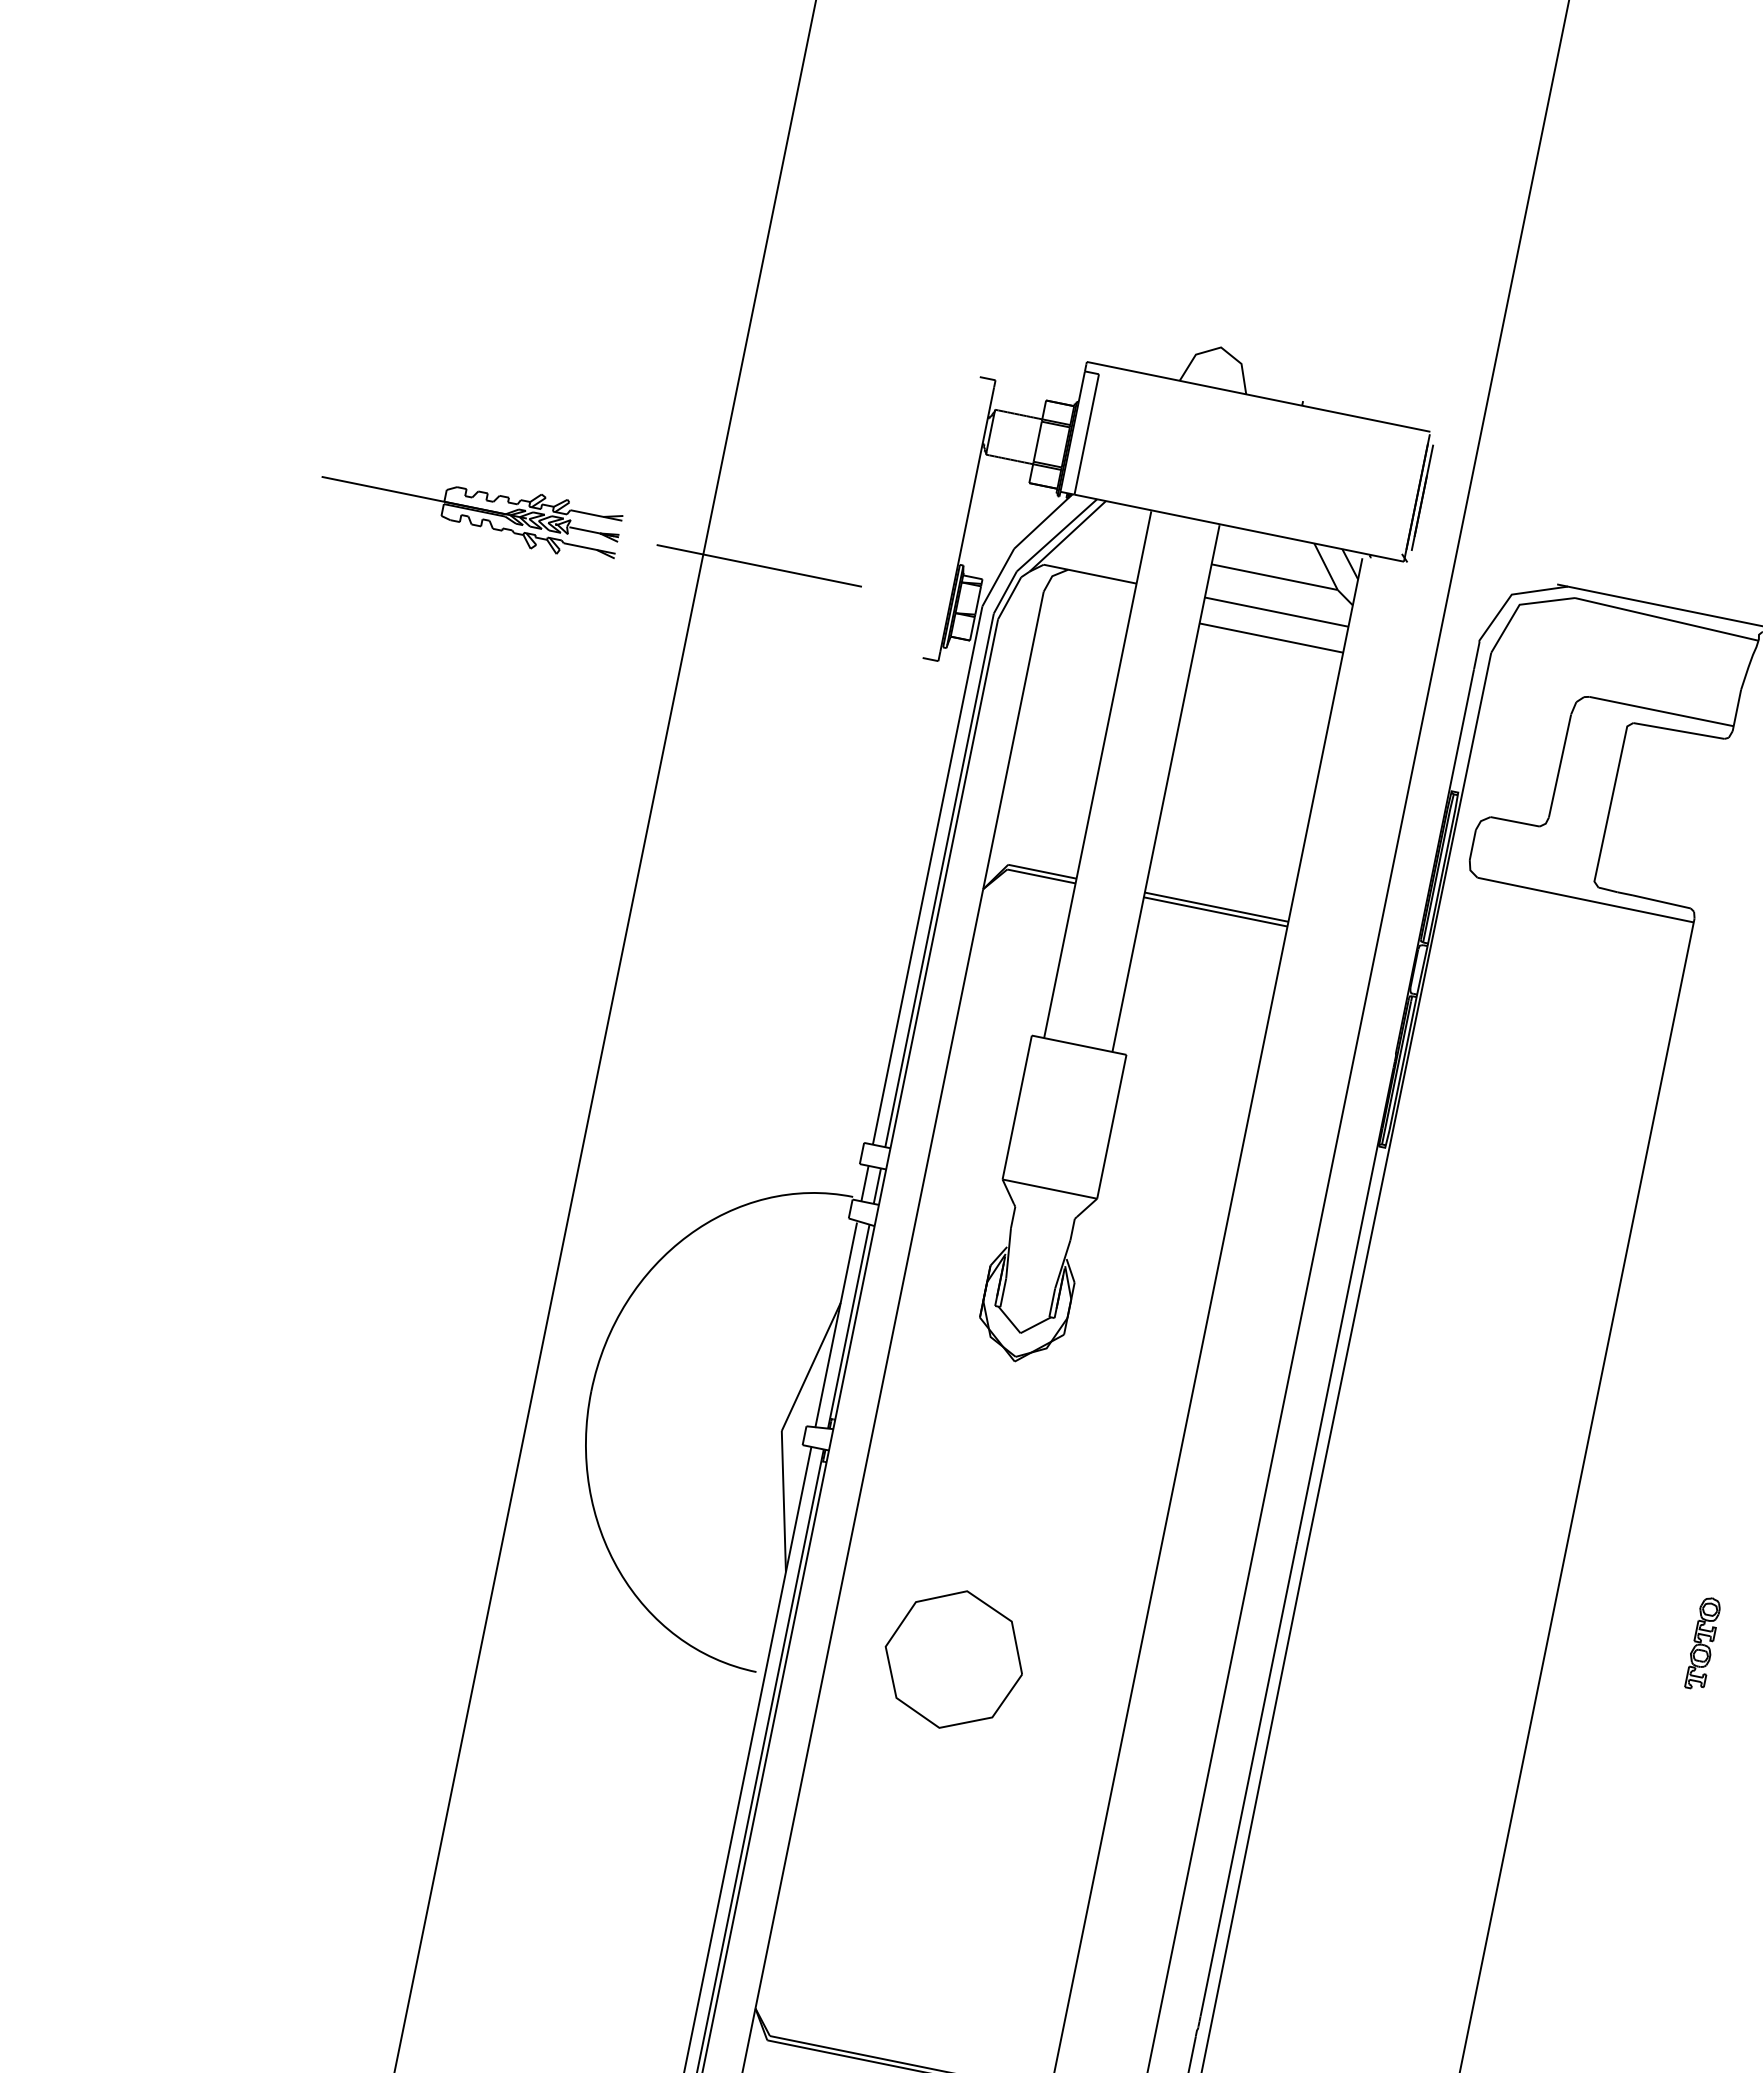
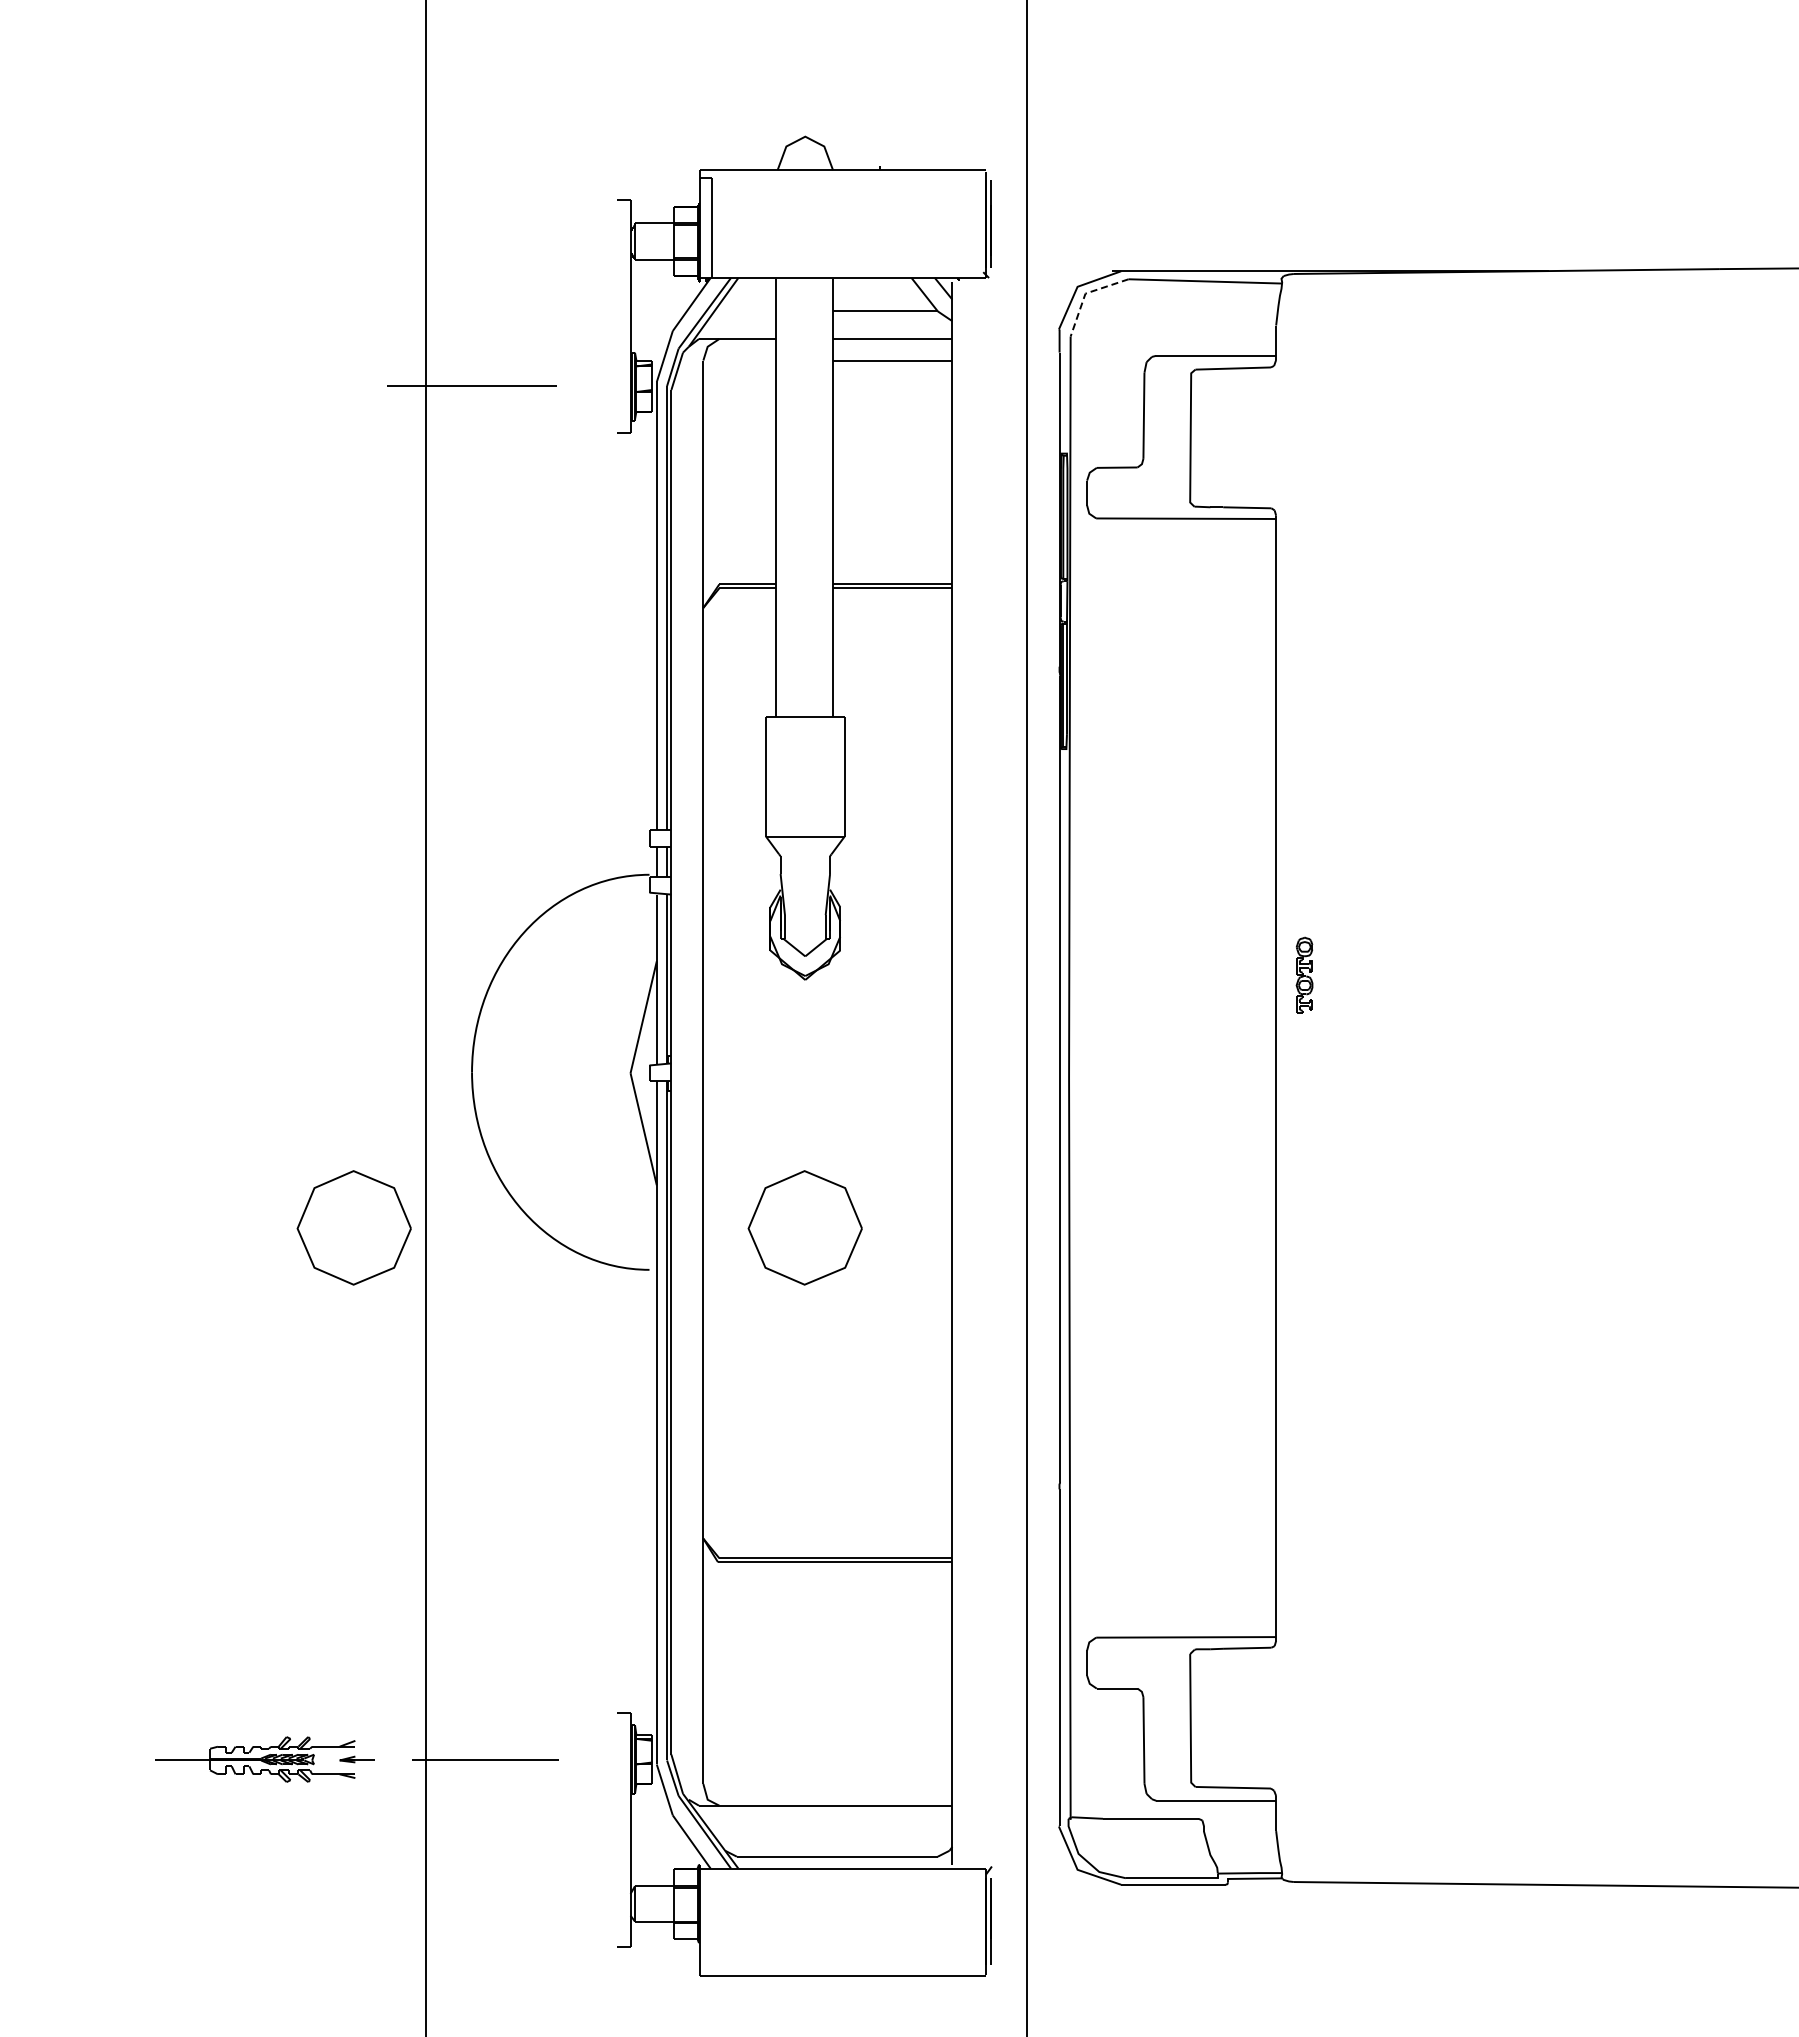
part: (469, 507) -> (231, 386), removed
line: (1519, 604) -> (1085, 293), solid -> dashed
part: (410, 1548) -> (353, 1227), added
part: (1702, 1642) -> (1304, 974), moved

